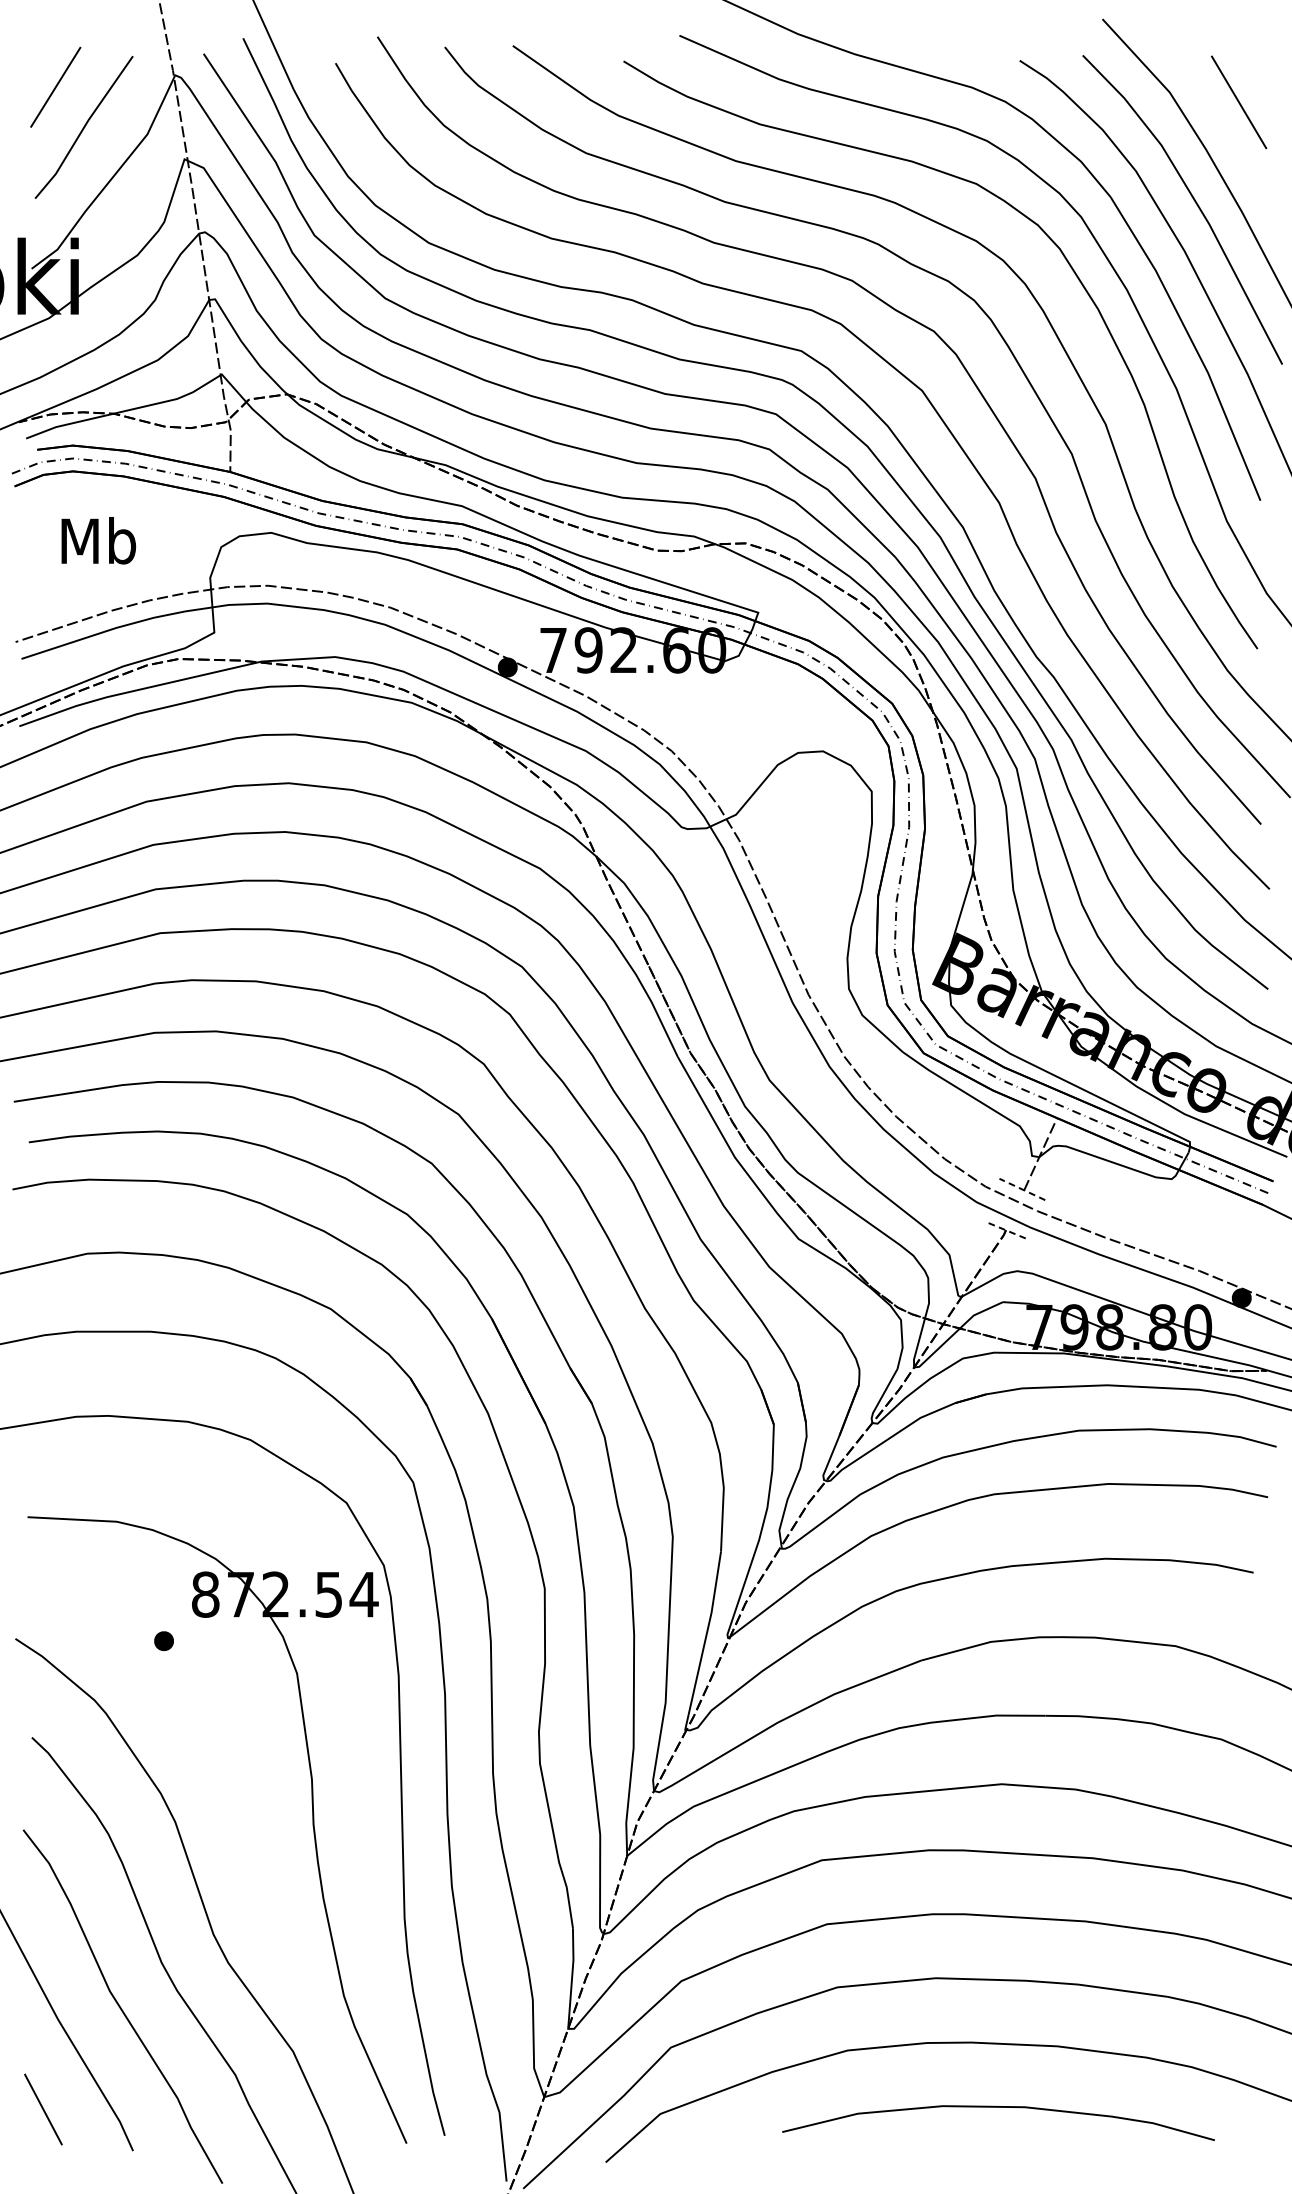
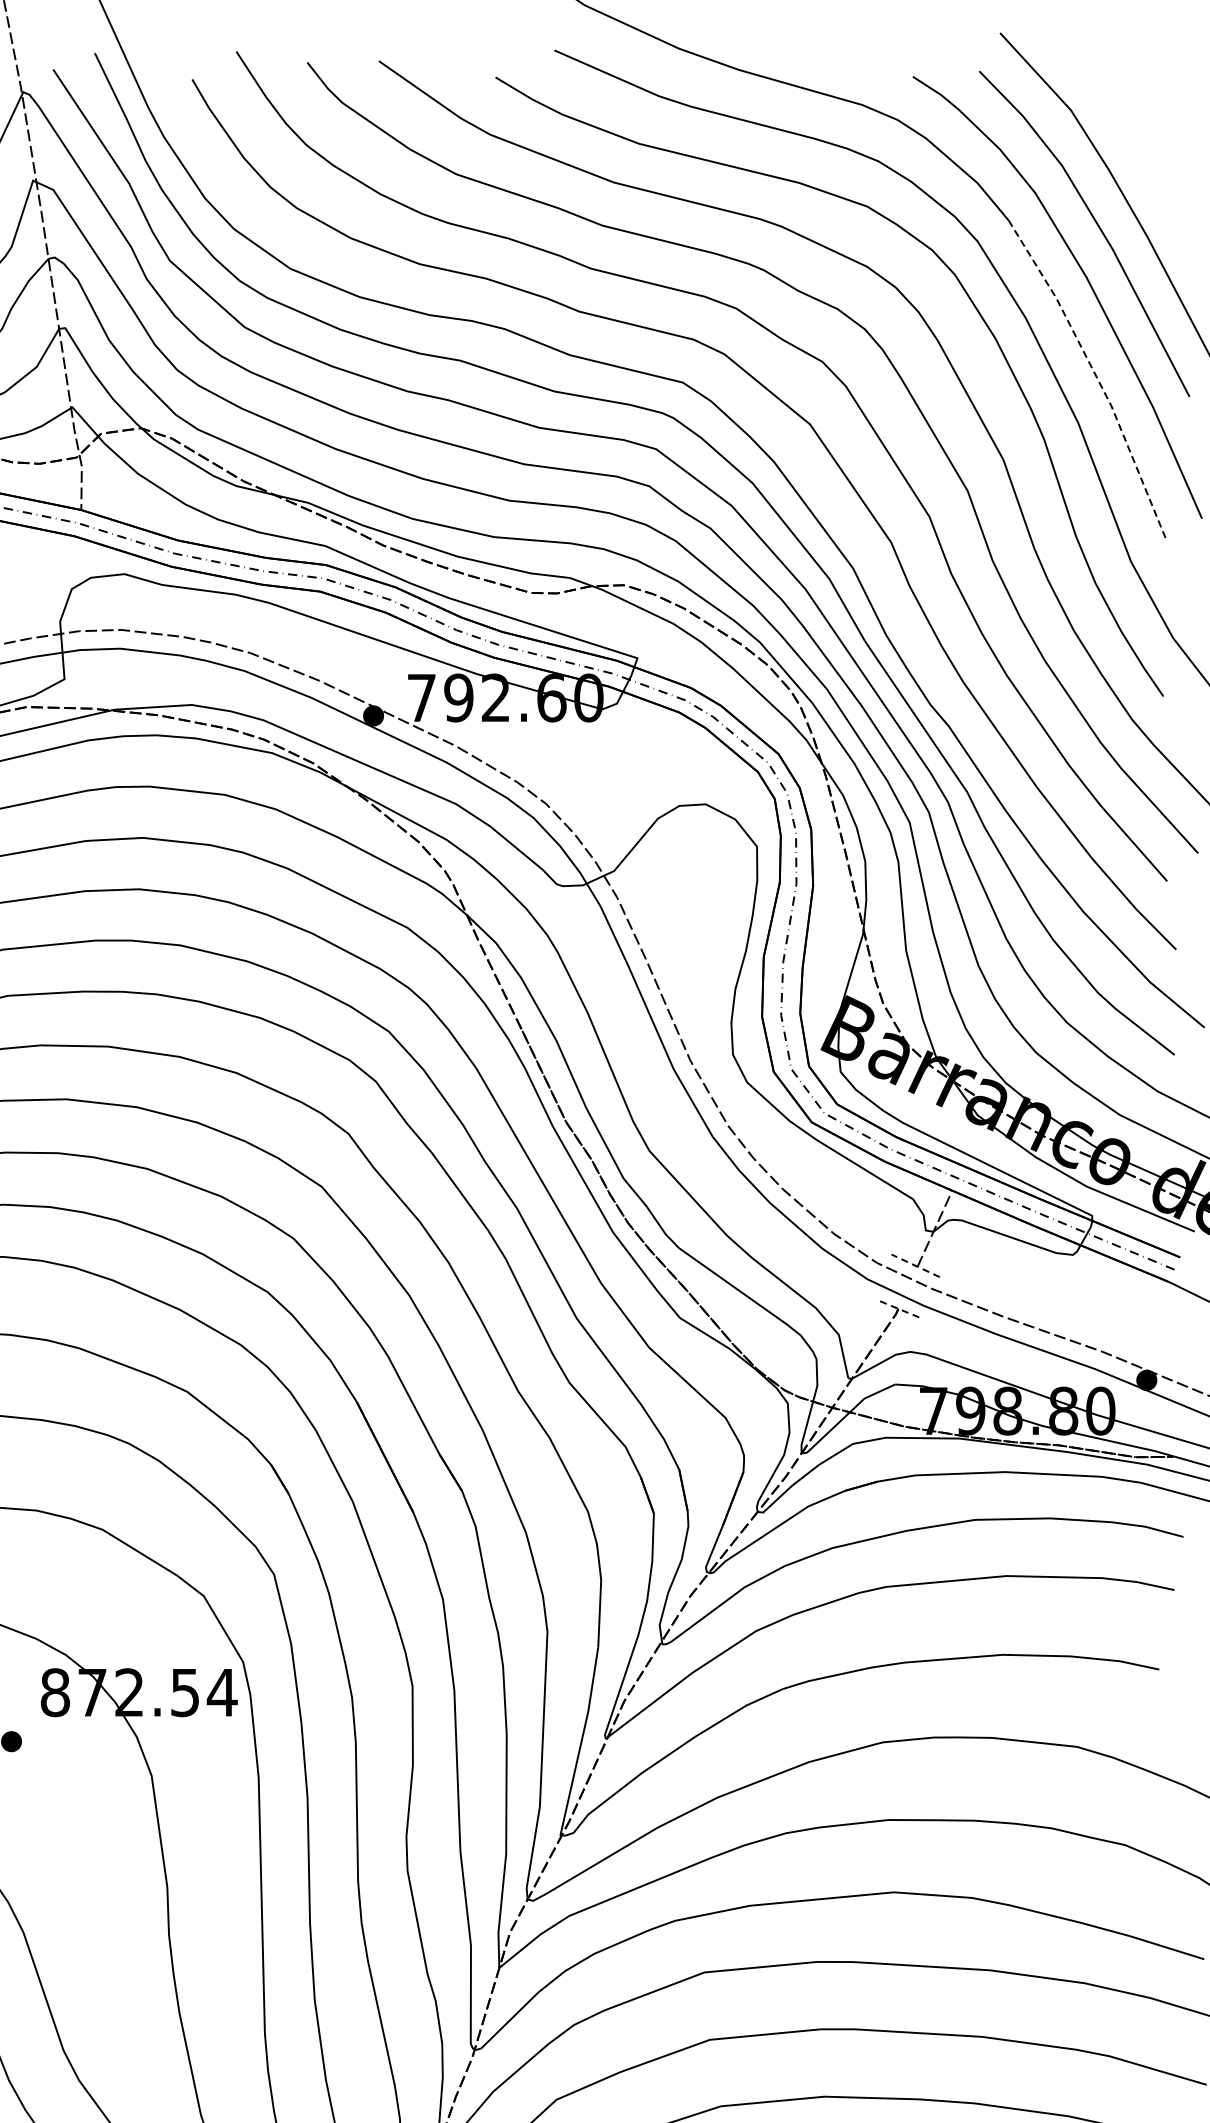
line: (1239, 102) -> (1144, 120), removed
line: (1193, 344) -> (1095, 375), solid -> dashed

